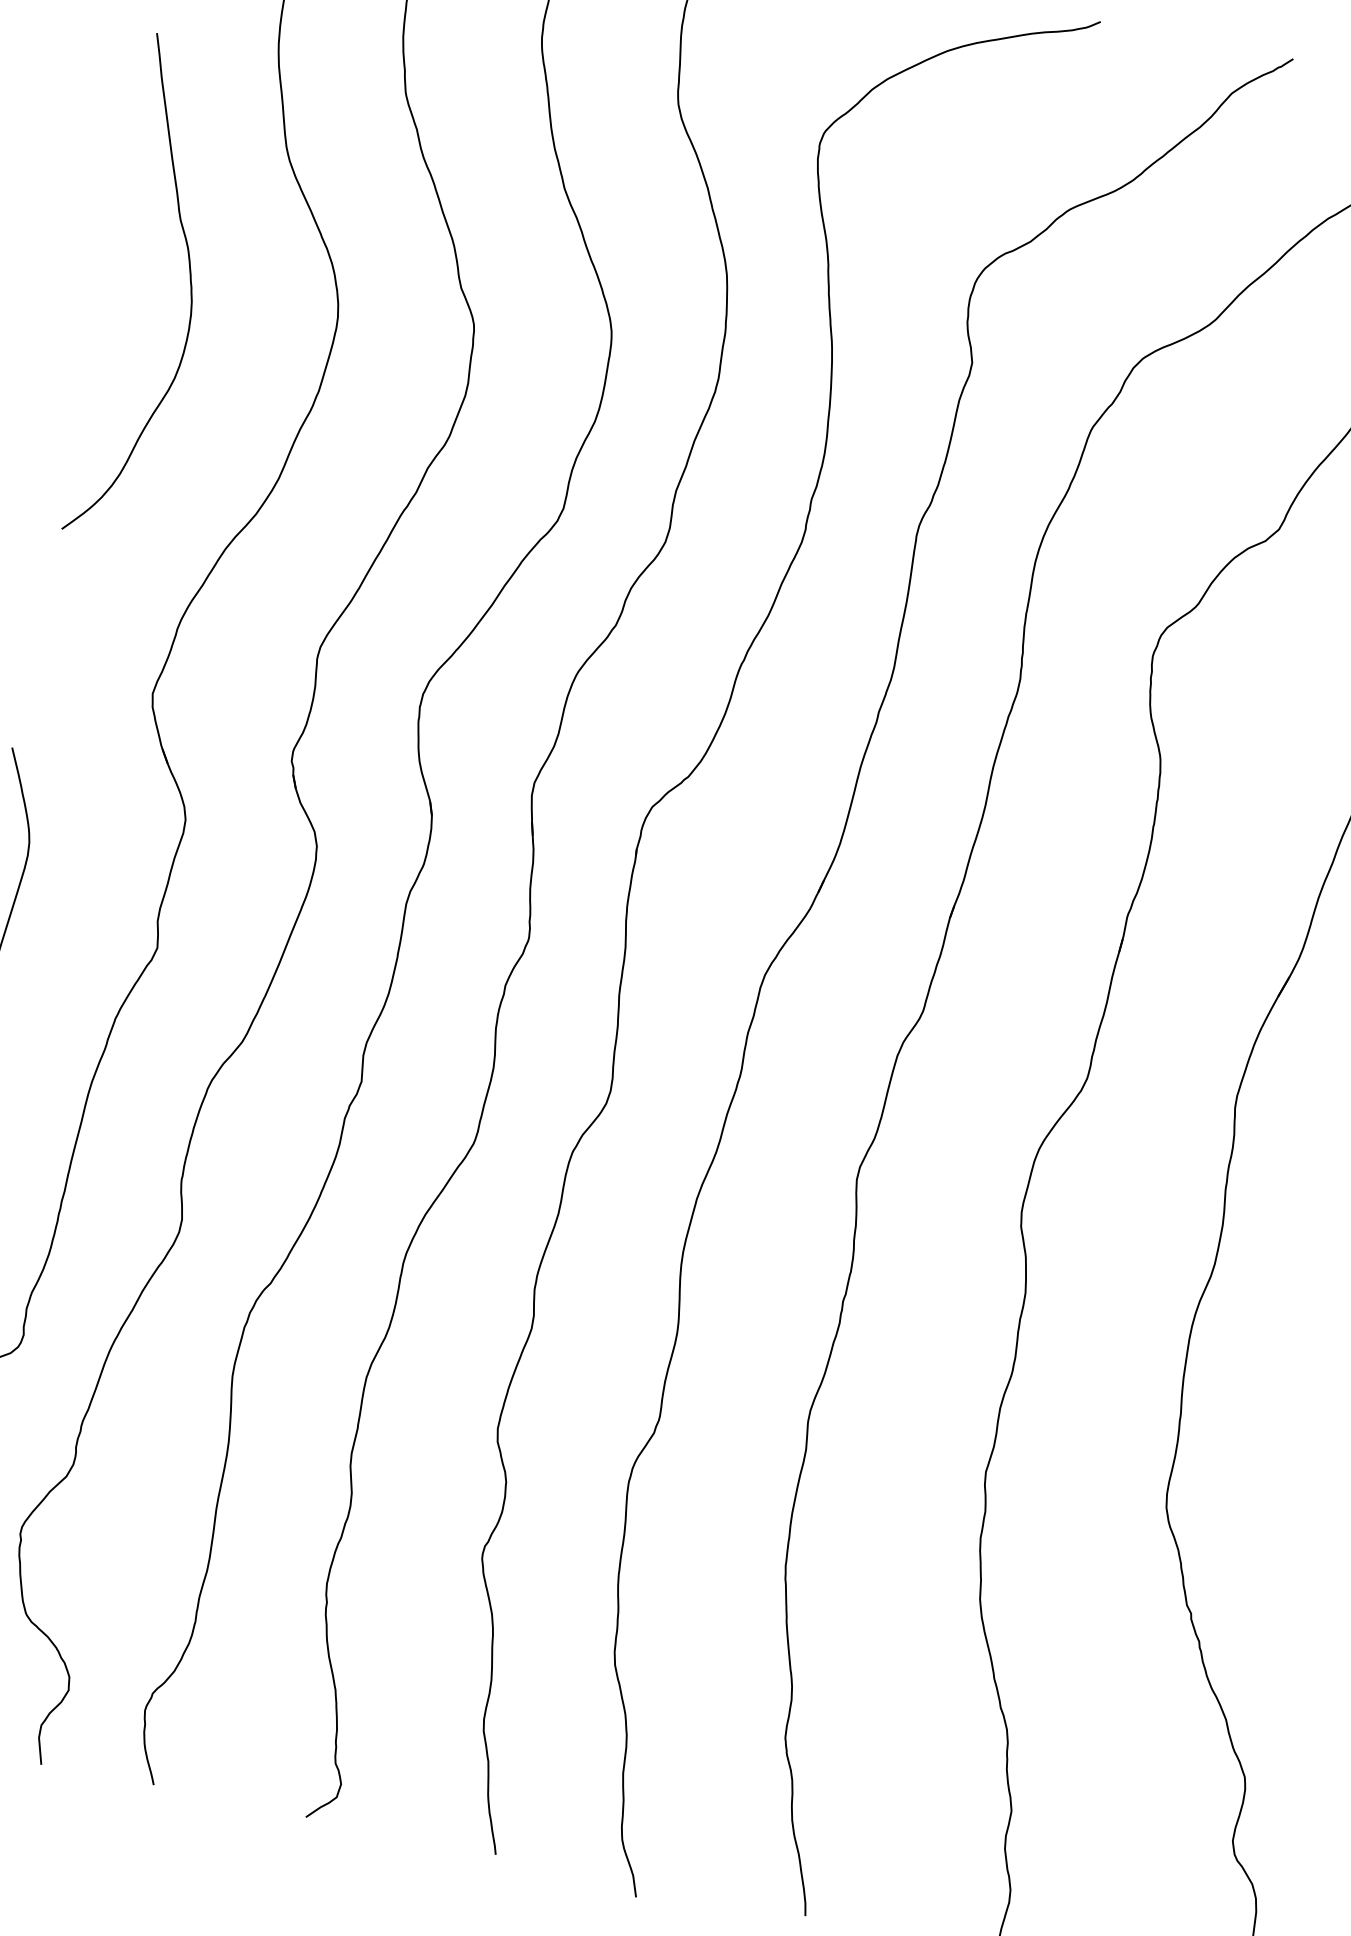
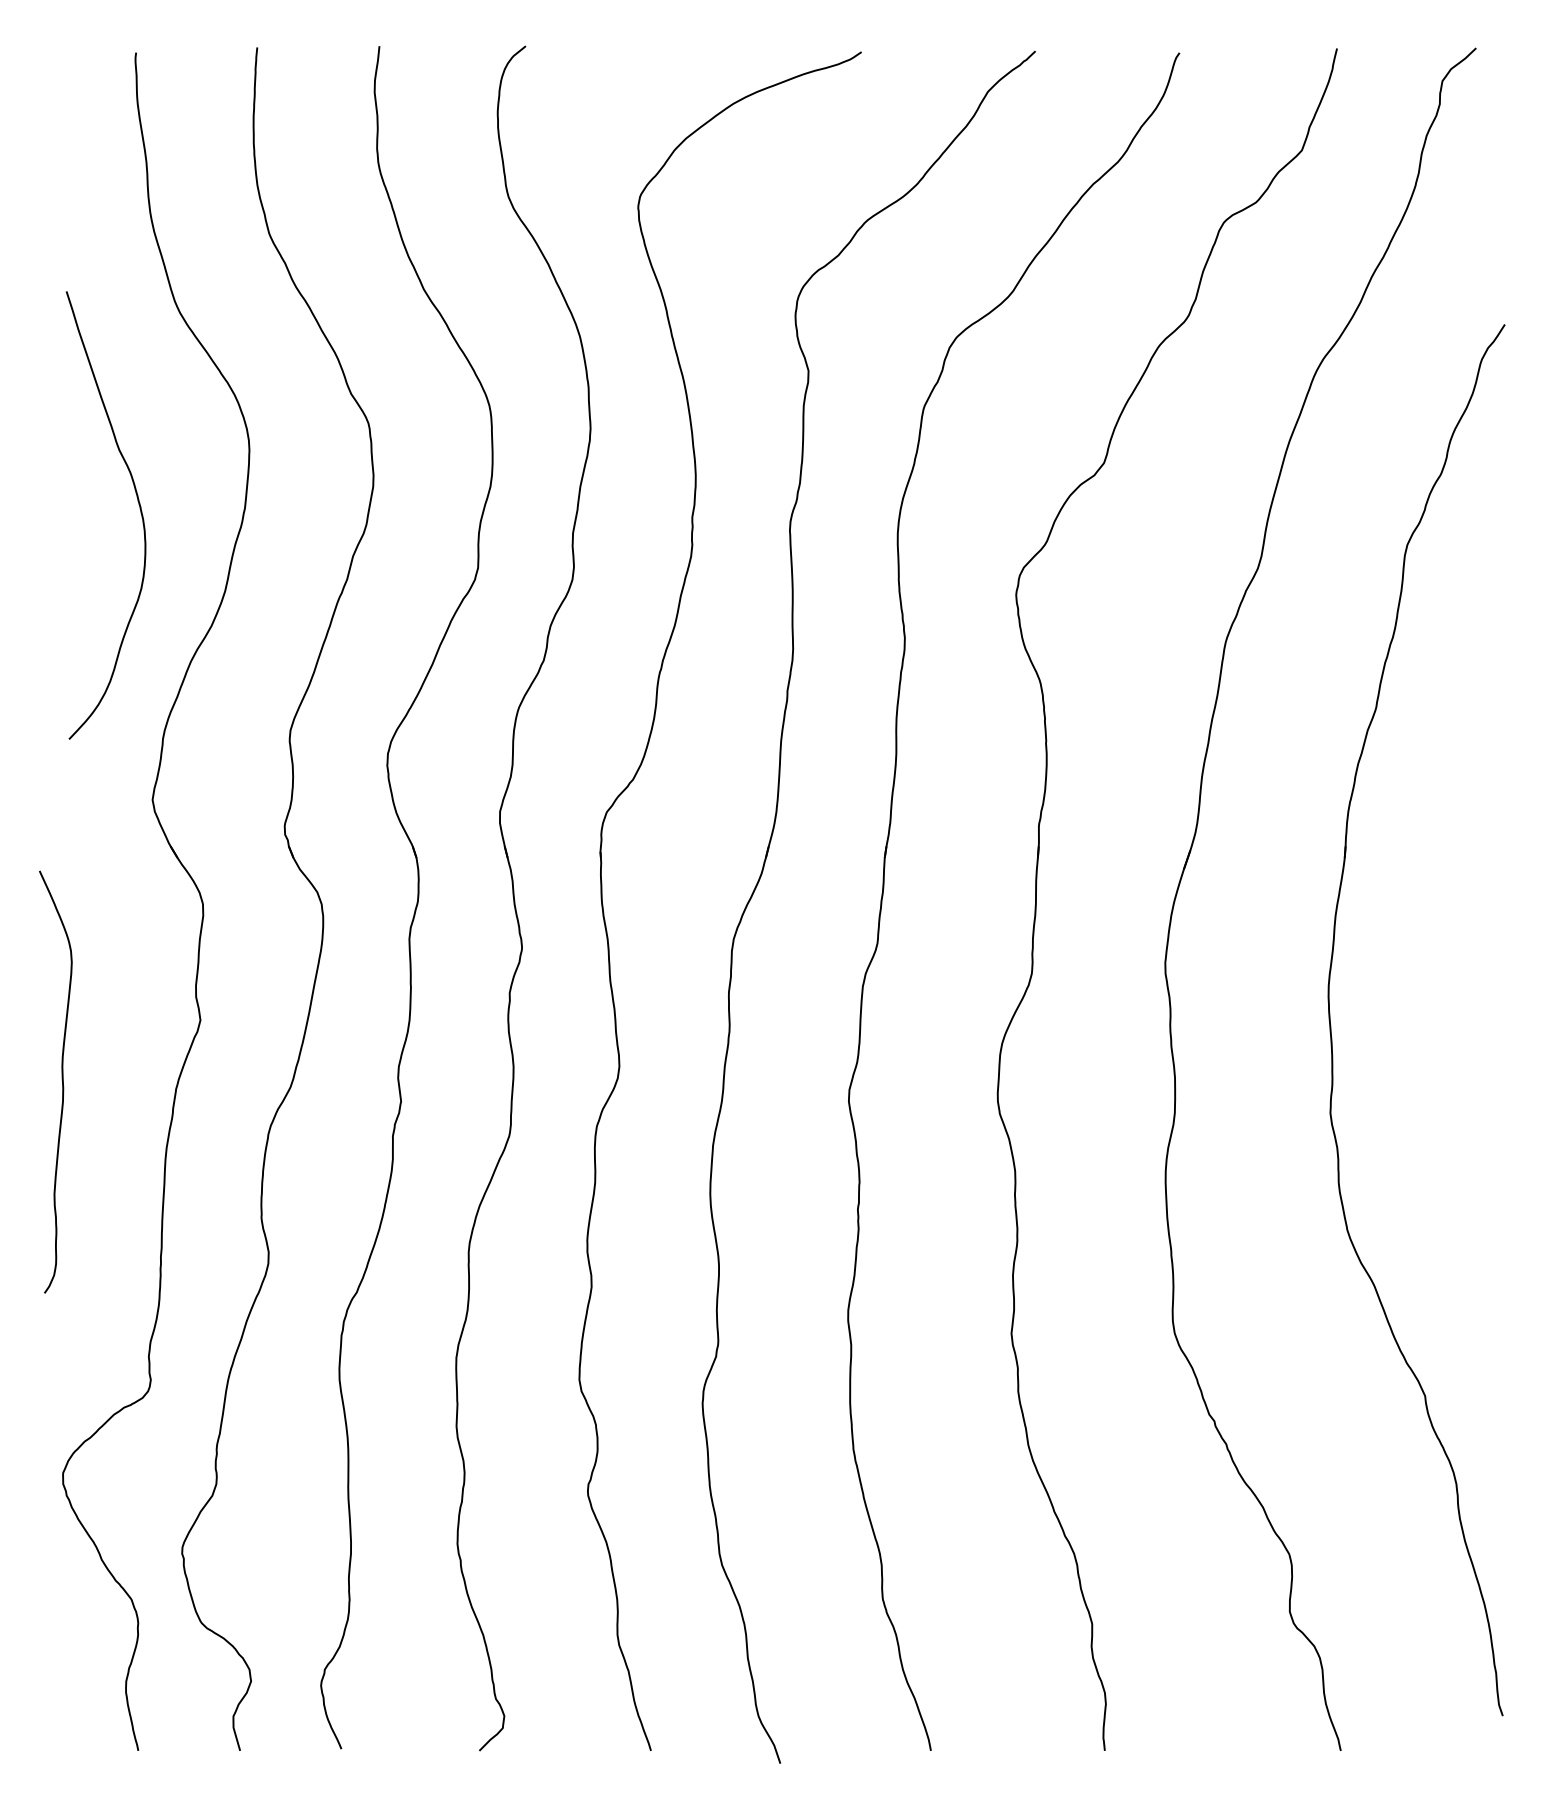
curve: (190, 289) -> (139, 508), moved

